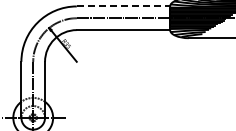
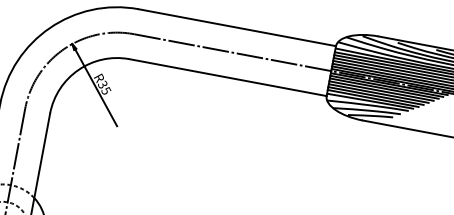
line: (123, 6) -> (237, 27), dashed -> solid

